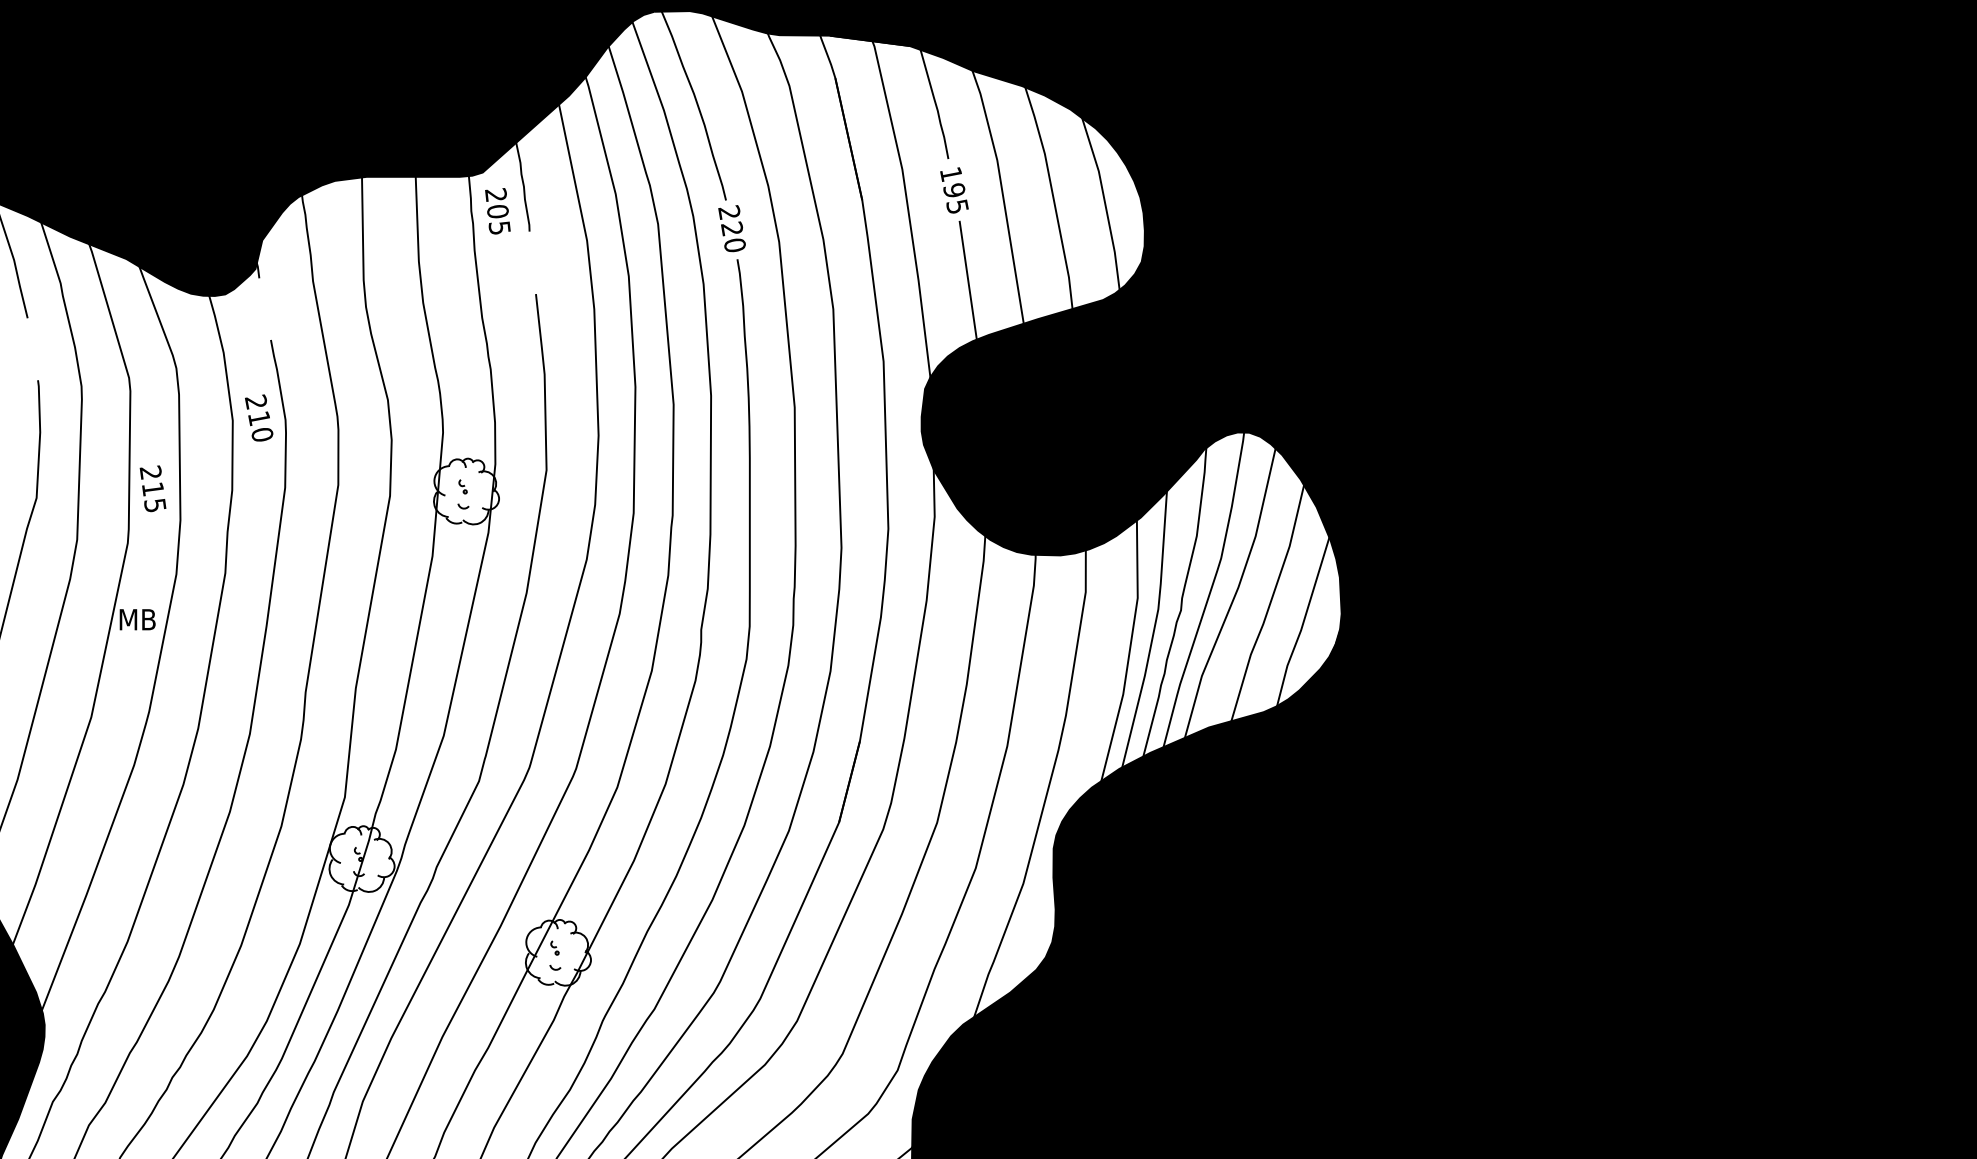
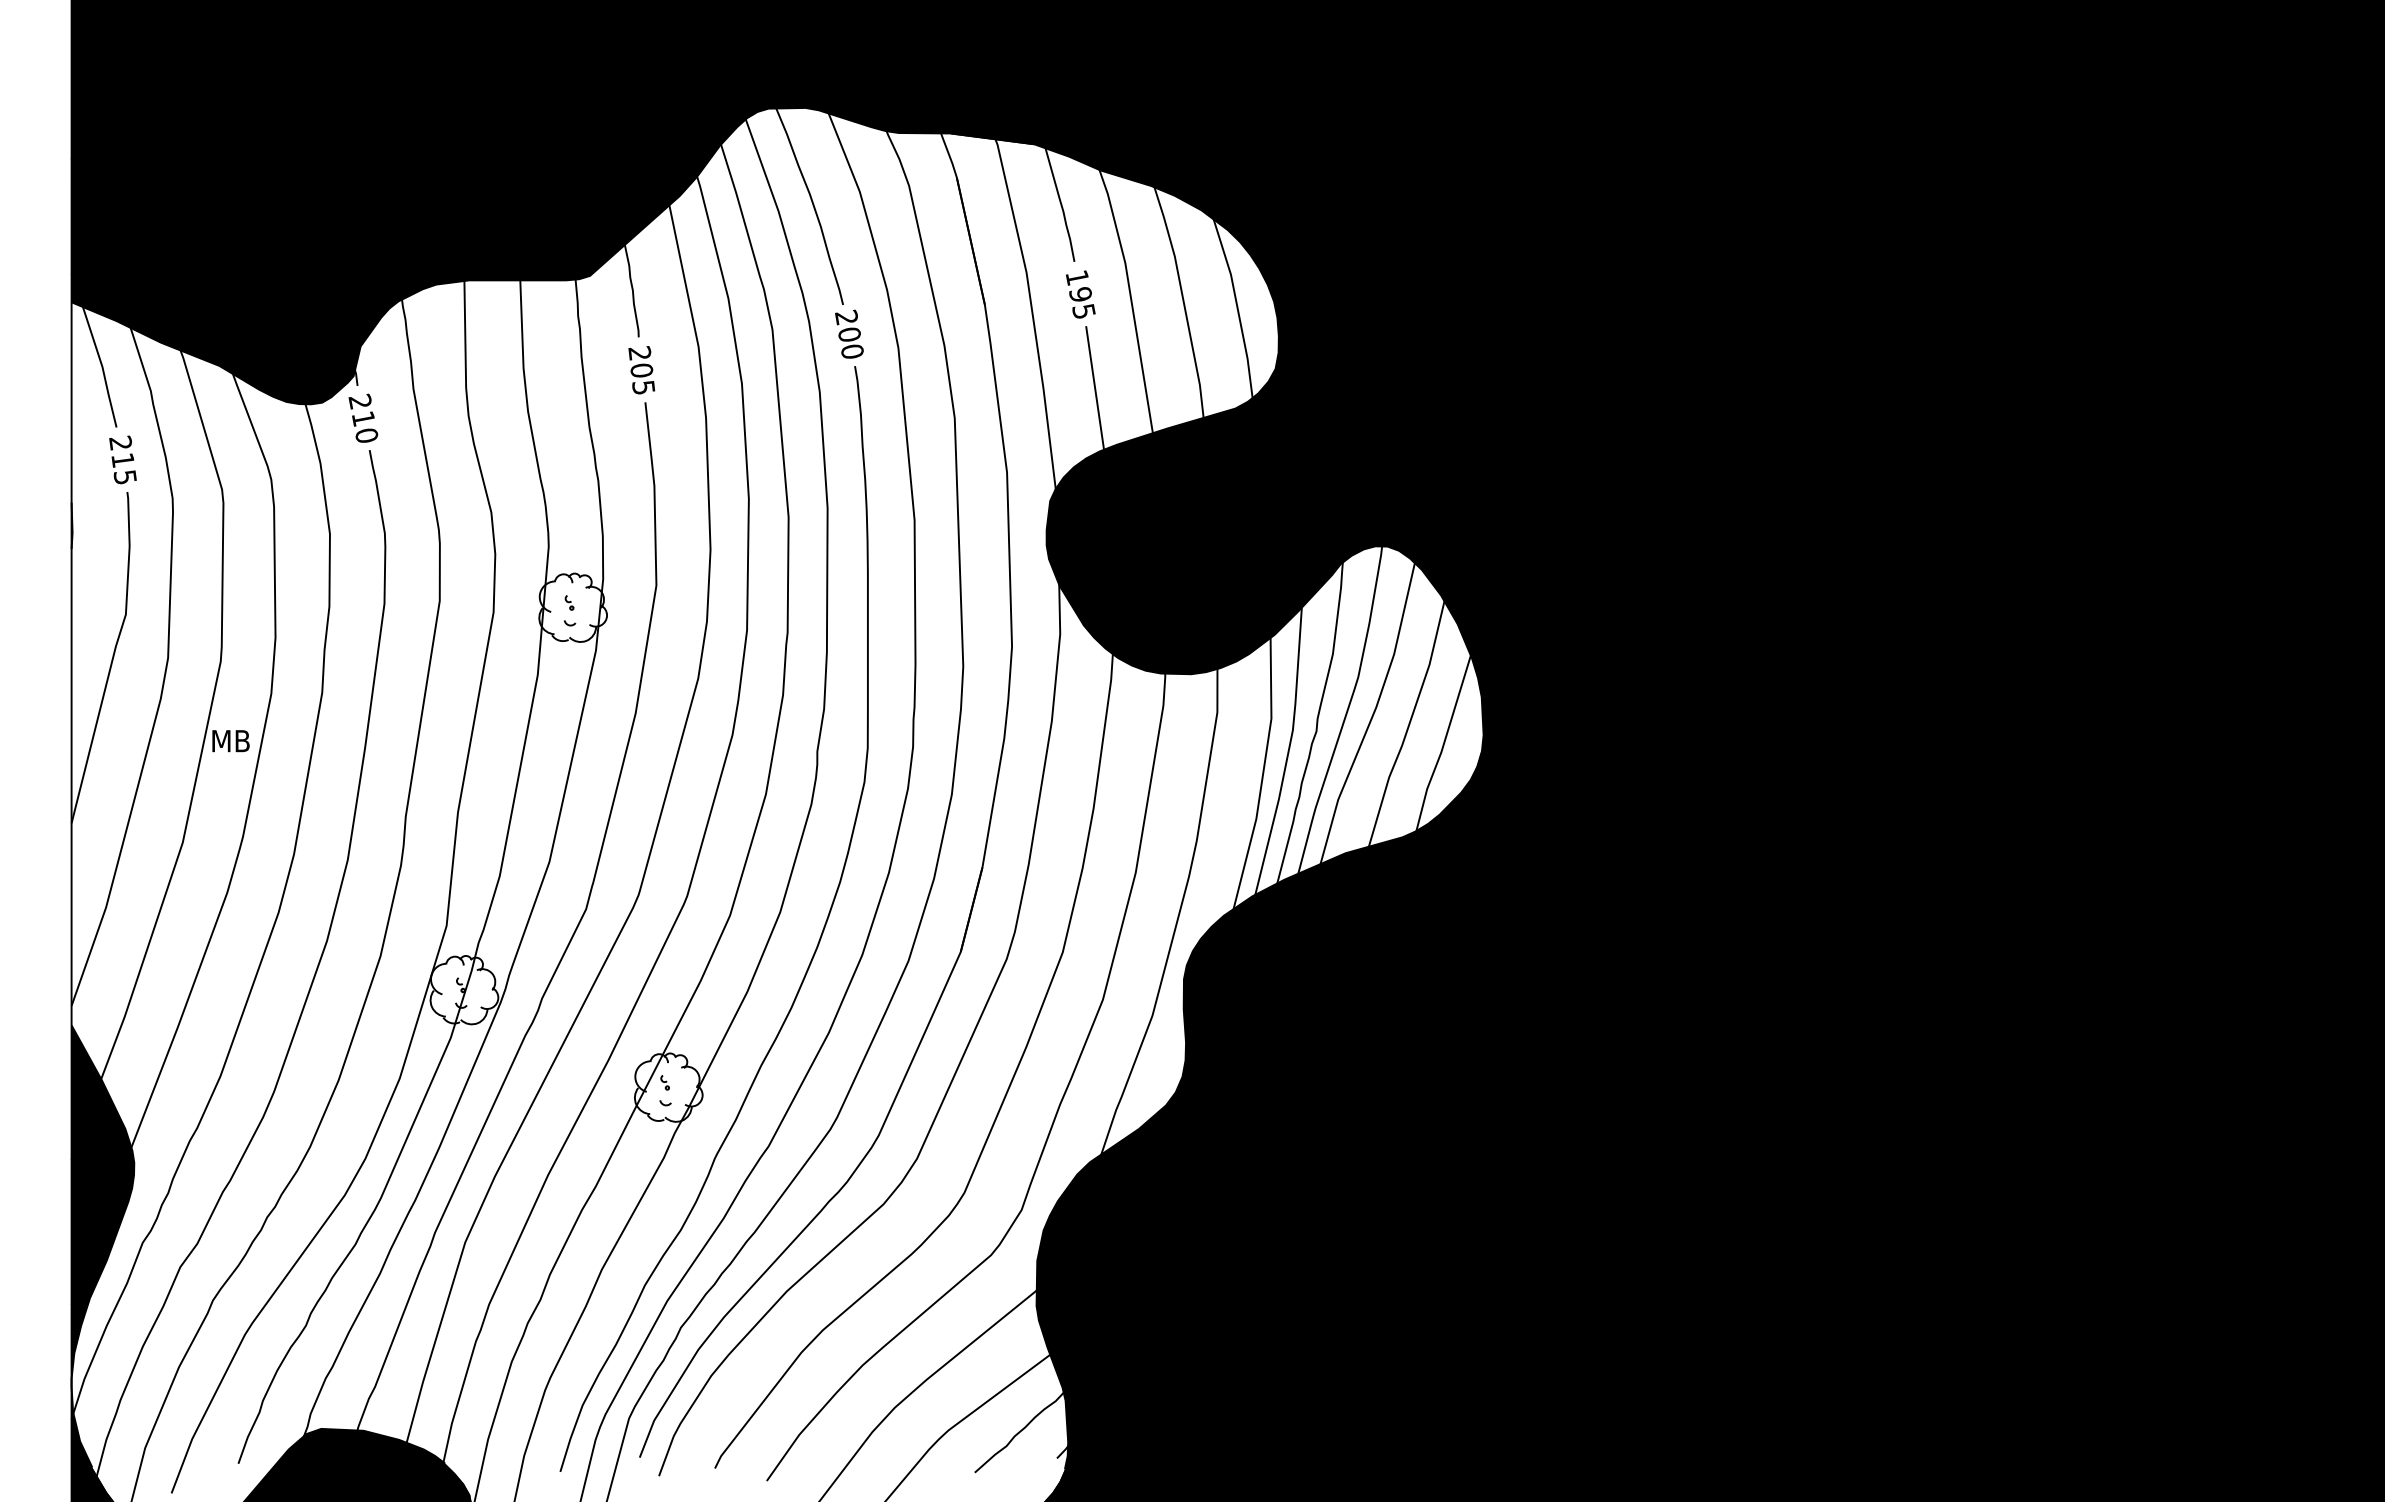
text: (497, 211) -> (641, 370), moved
text: (731, 228) -> (848, 334), 220 -> 200
text: (259, 417) -> (363, 417), moved
text: (152, 488) -> (122, 459), moved

